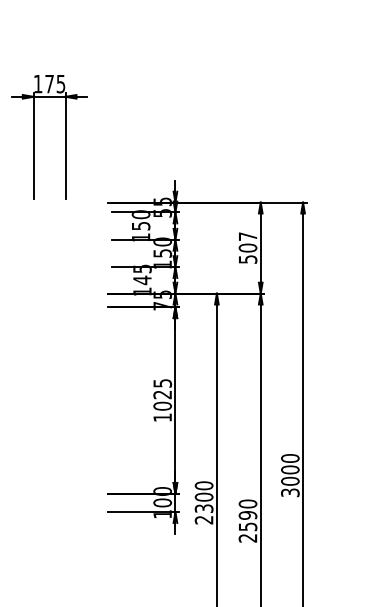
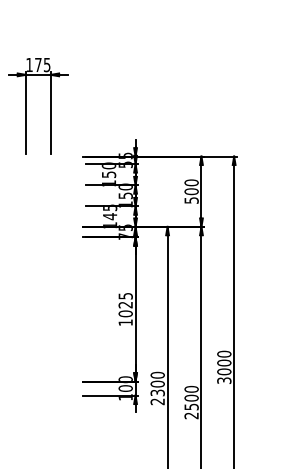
text: (247, 236) -> (191, 182), 507 -> 500
text: (247, 515) -> (191, 398), 2590 -> 2500

